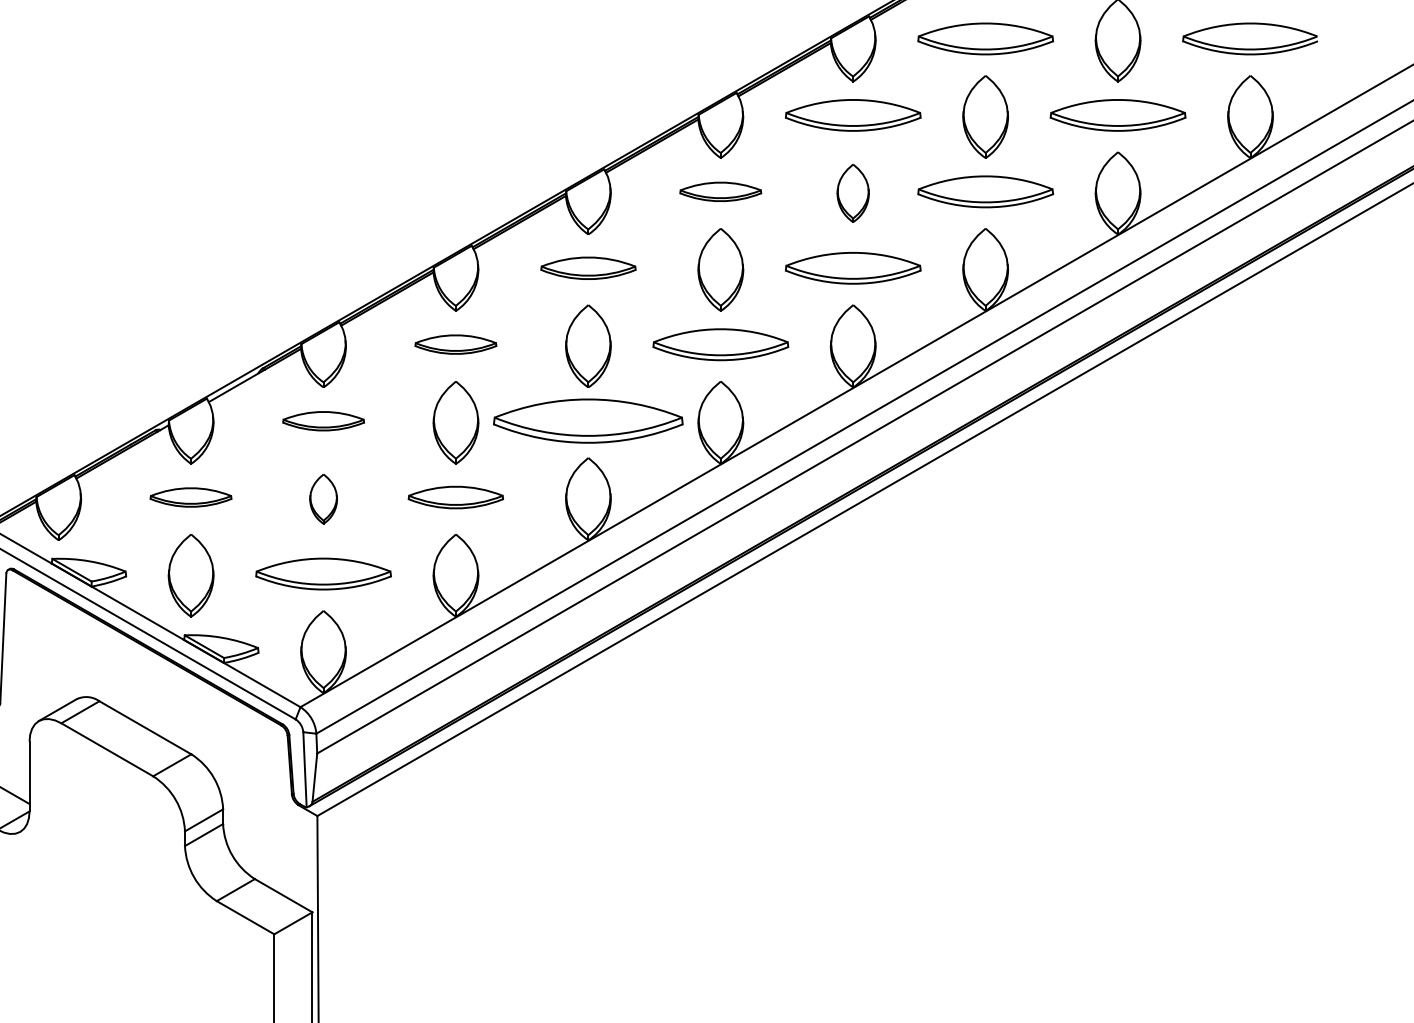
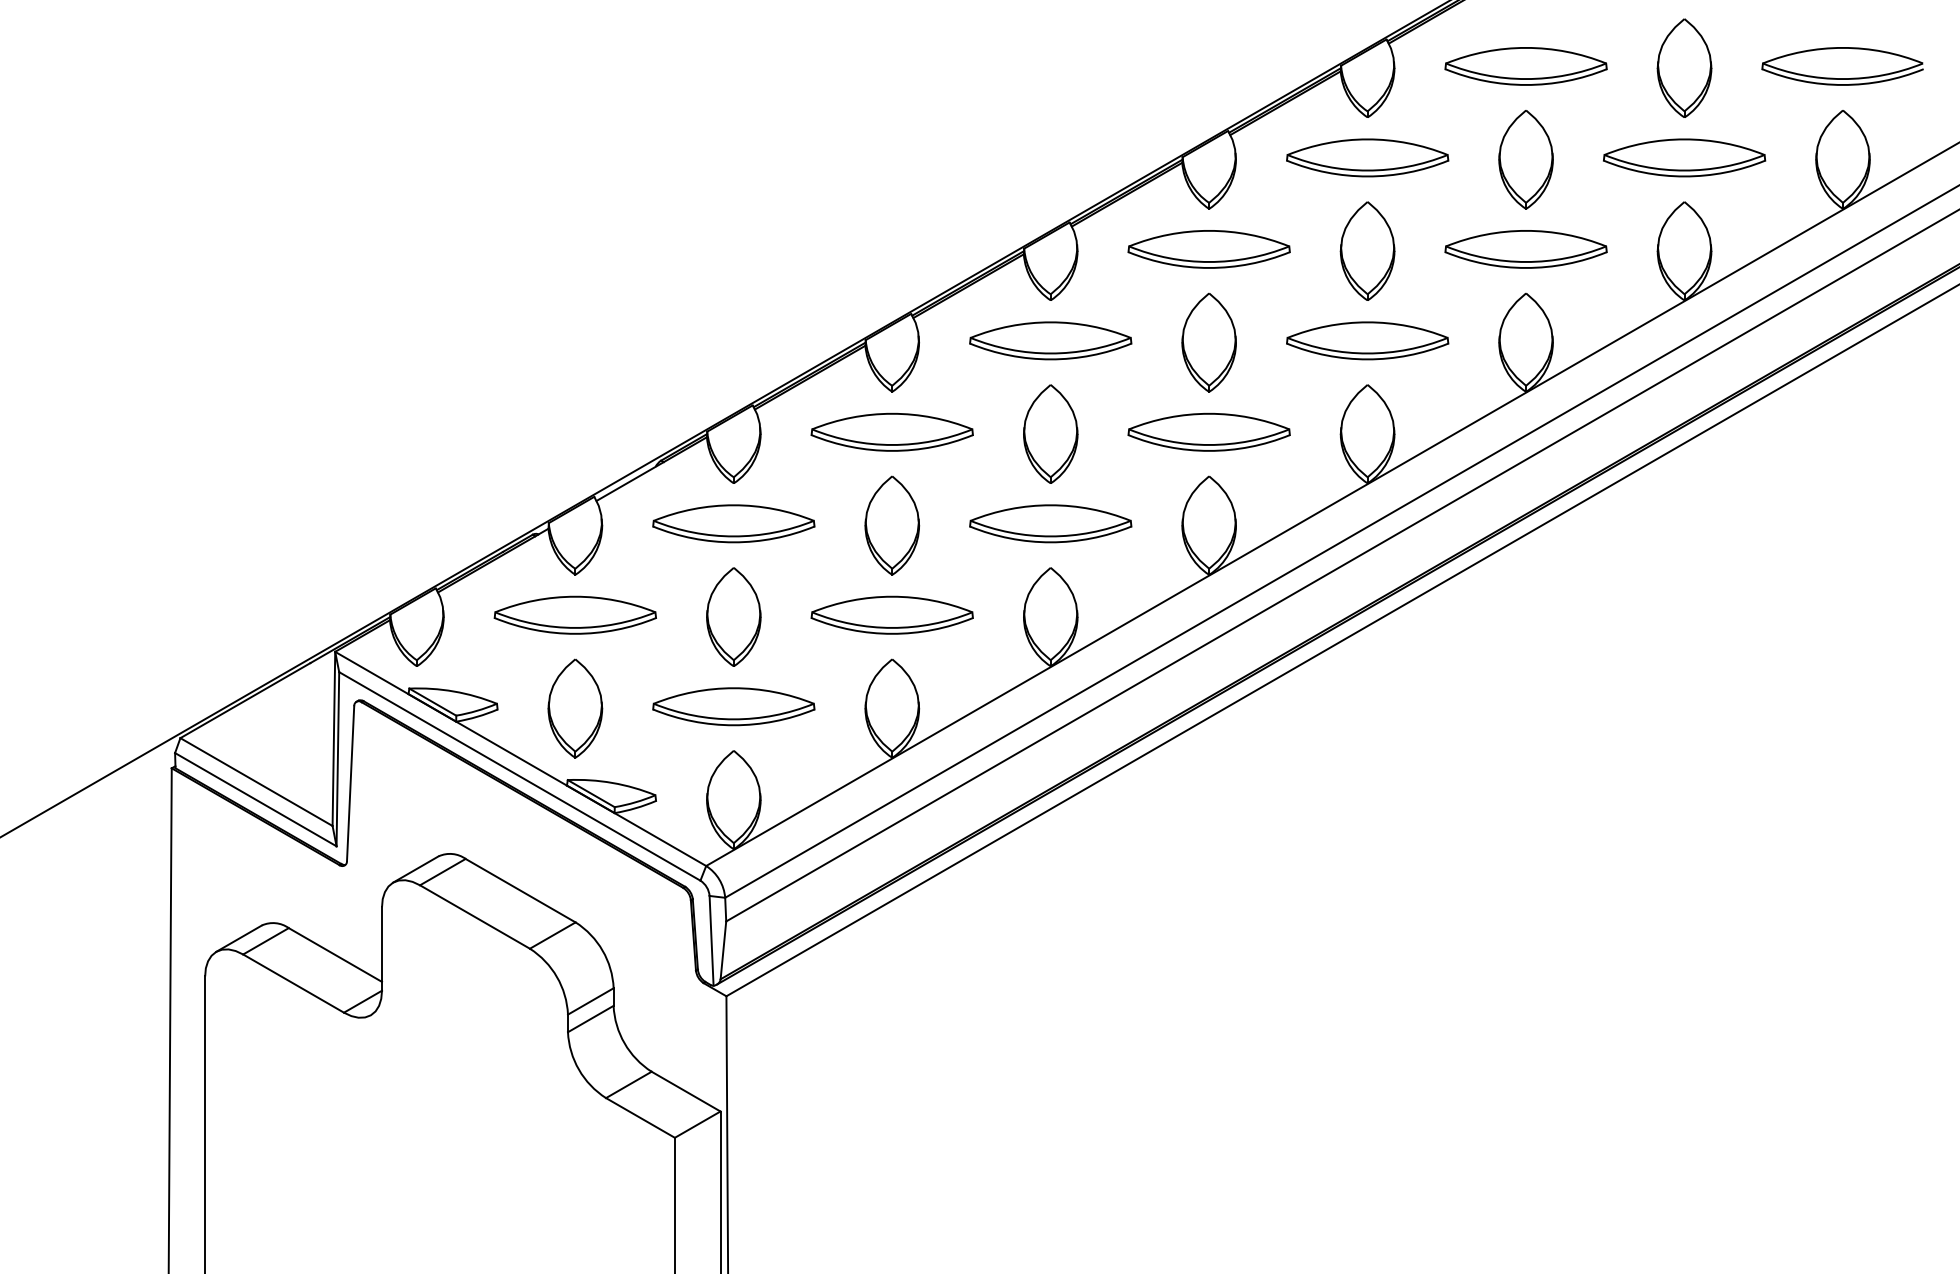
part: (720, 191) -> (1208, 249), size x1.67
part: (853, 192) -> (1367, 250), size x1.43
part: (588, 268) -> (1050, 340), size x1.43
part: (455, 344) -> (891, 431), size x1.67
part: (323, 420) -> (733, 523), size x1.67
part: (588, 420) -> (1050, 523), size x0.71
part: (190, 496) -> (574, 614), size x1.67
part: (455, 496) -> (891, 614), size x1.43
part: (323, 498) -> (733, 616), size x1.67

